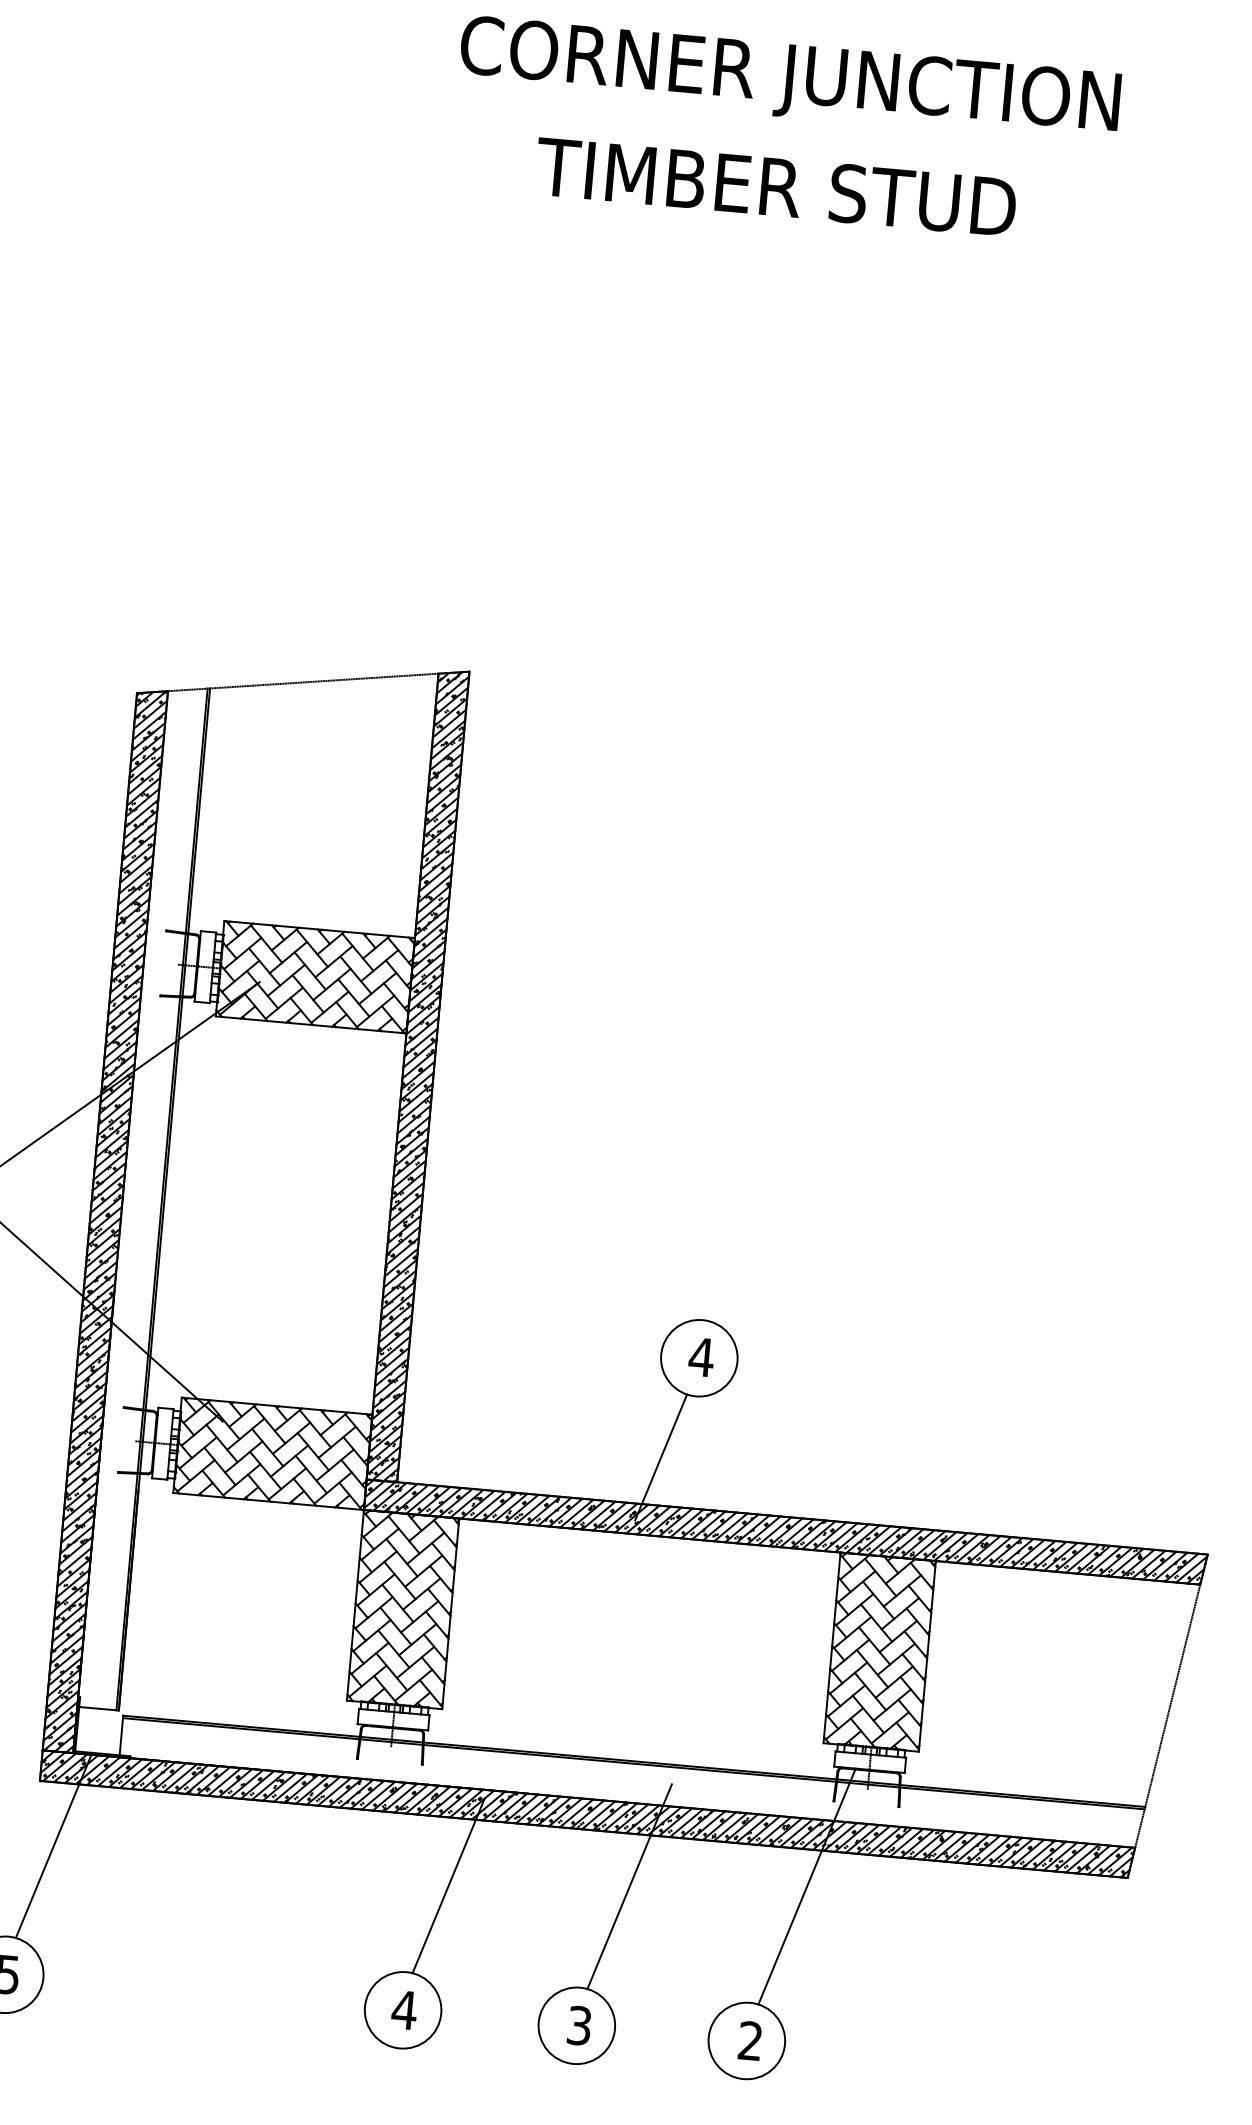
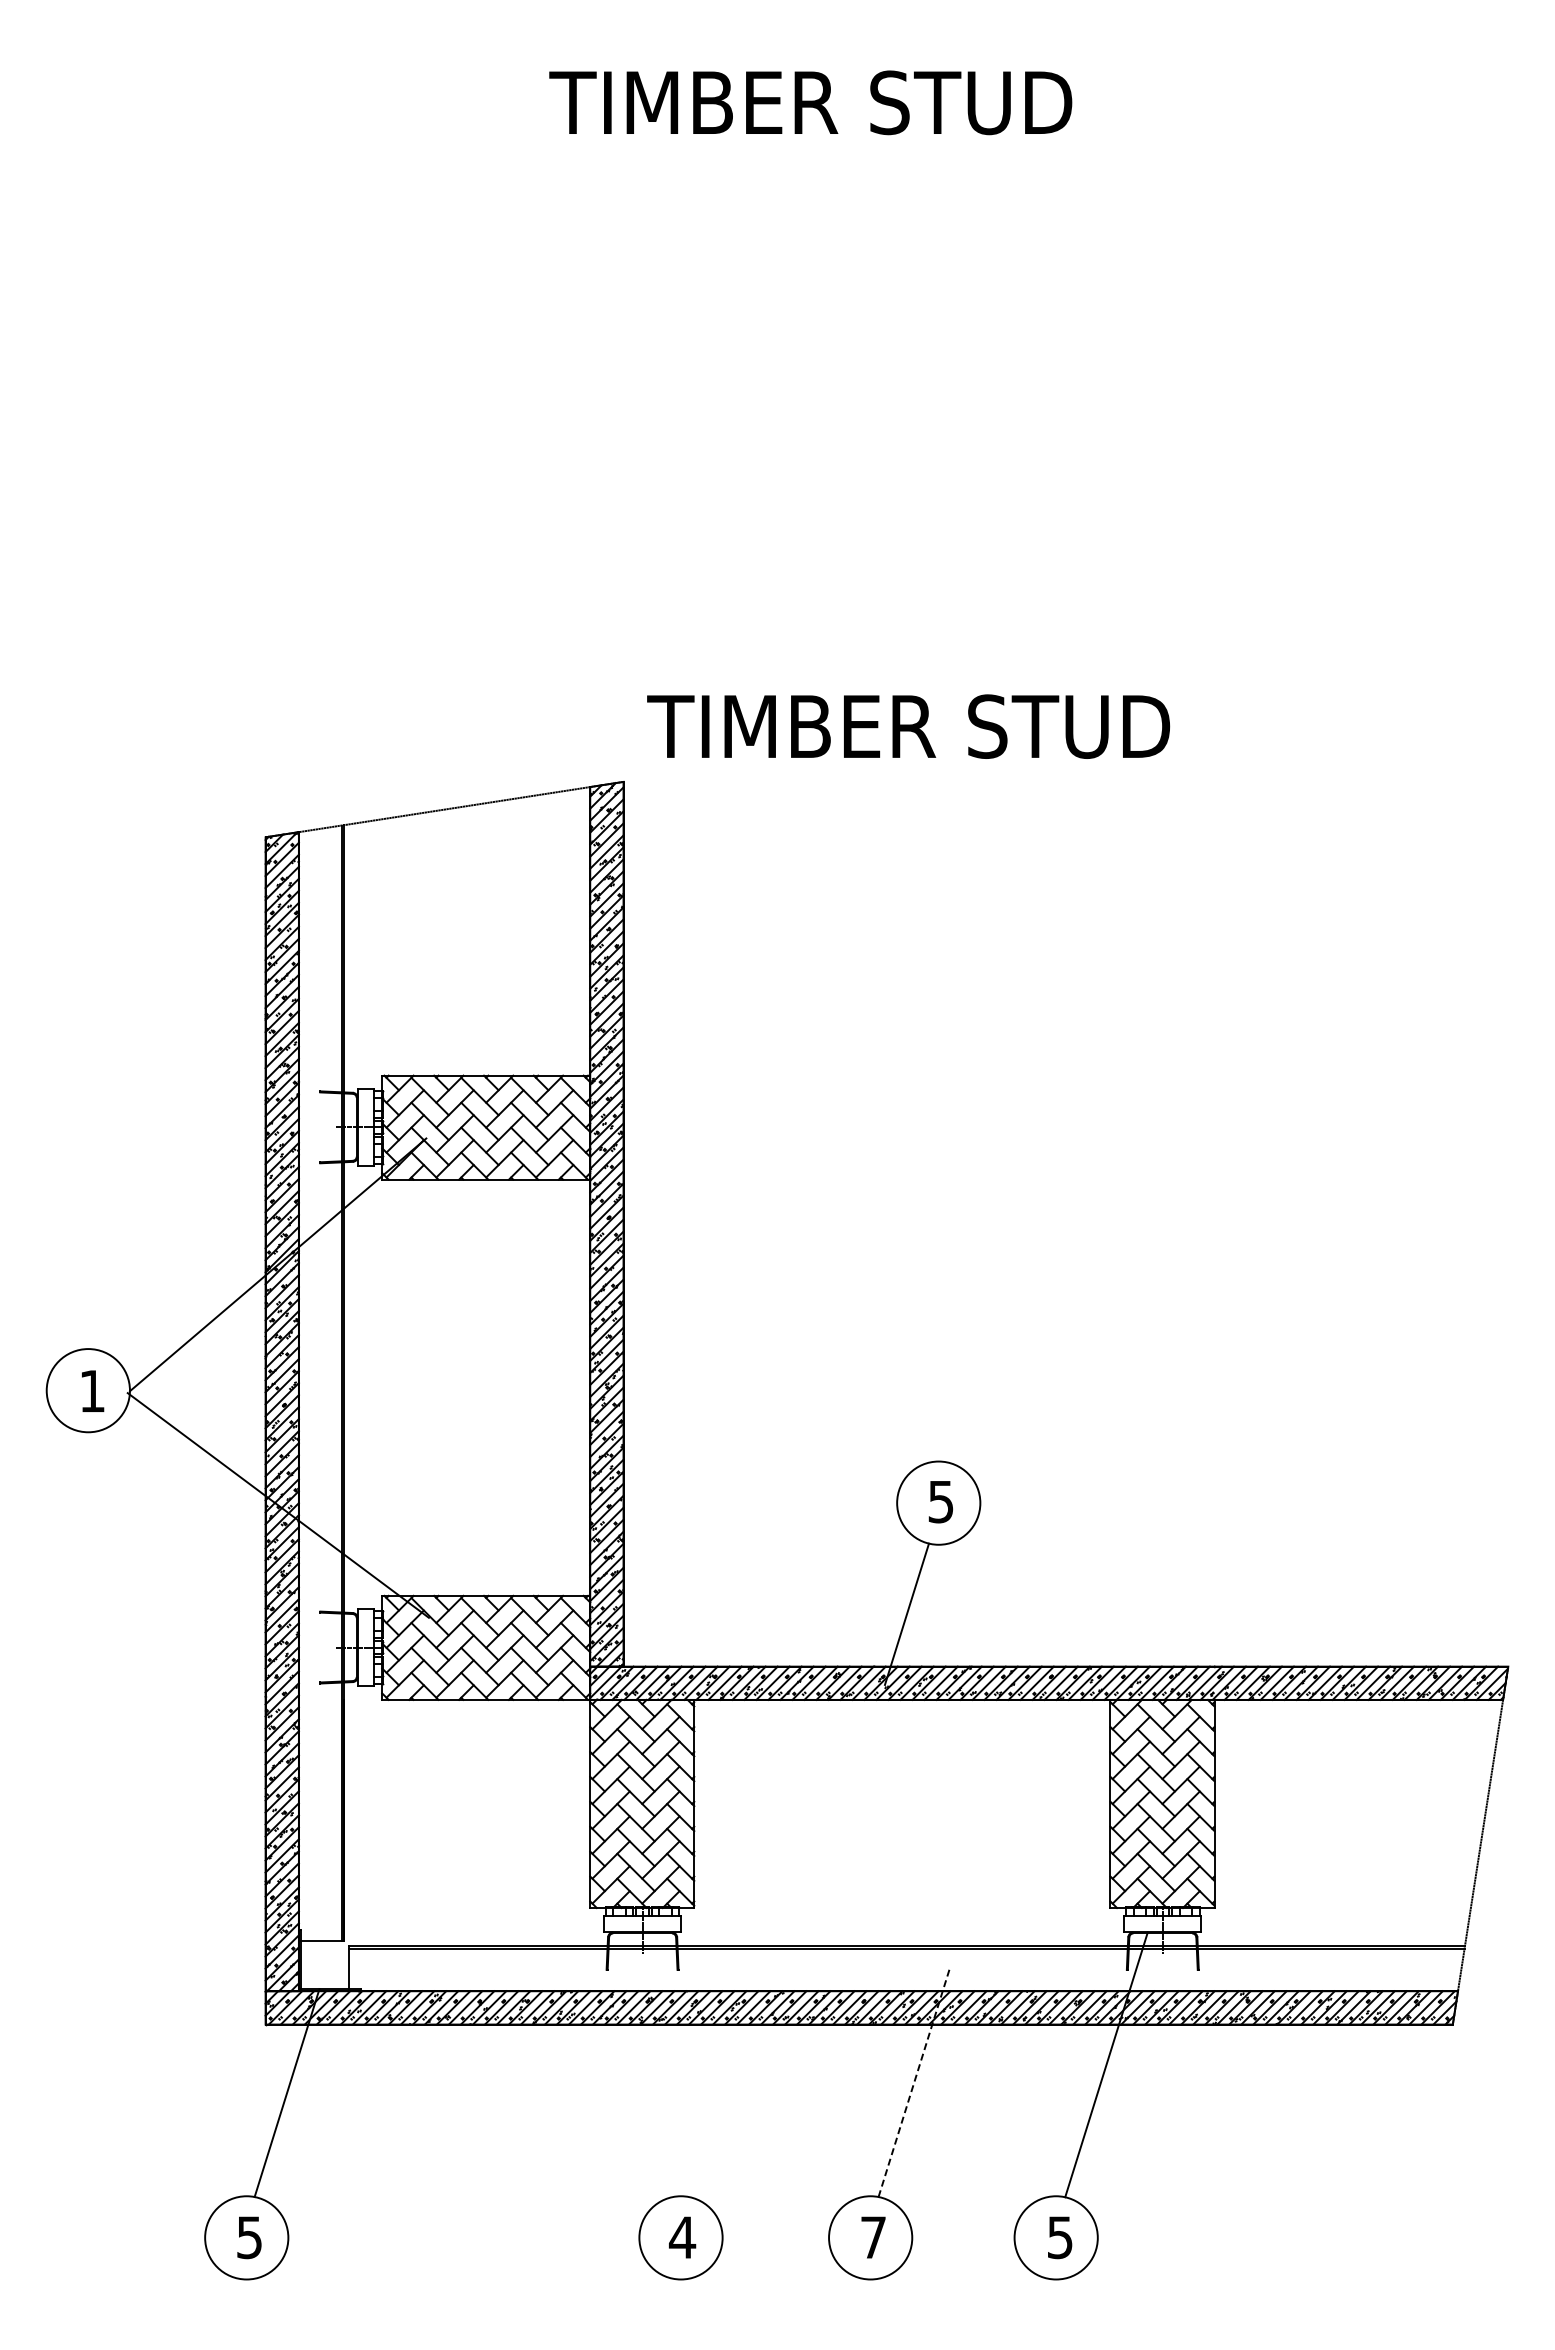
text: (787, 80) -> (910, 110), CORNER JUNCTION -> TIMBER STUD
text: (775, 187) -> (908, 726), moved
text: (700, 1357) -> (940, 1502), 4 -> 5
line: (447, 1885) -> (717, 2098), removed
line: (629, 1886) -> (914, 2081), solid -> dashed
text: (579, 2025) -> (873, 2237), 3 -> 7
text: (749, 2040) -> (1059, 2237), 2 -> 5

